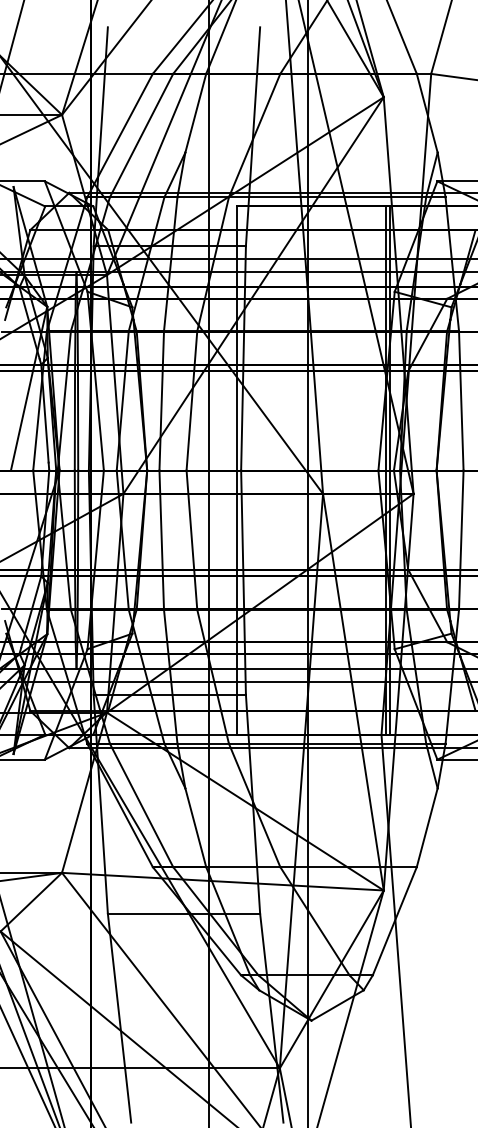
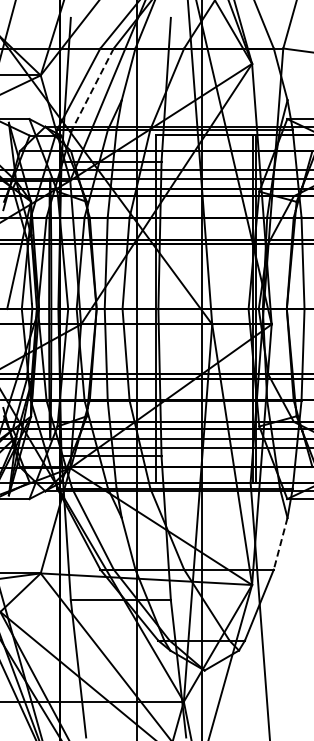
line: (140, 136) -> (92, 89), solid -> dashed
line: (426, 827) -> (280, 543), solid -> dashed

